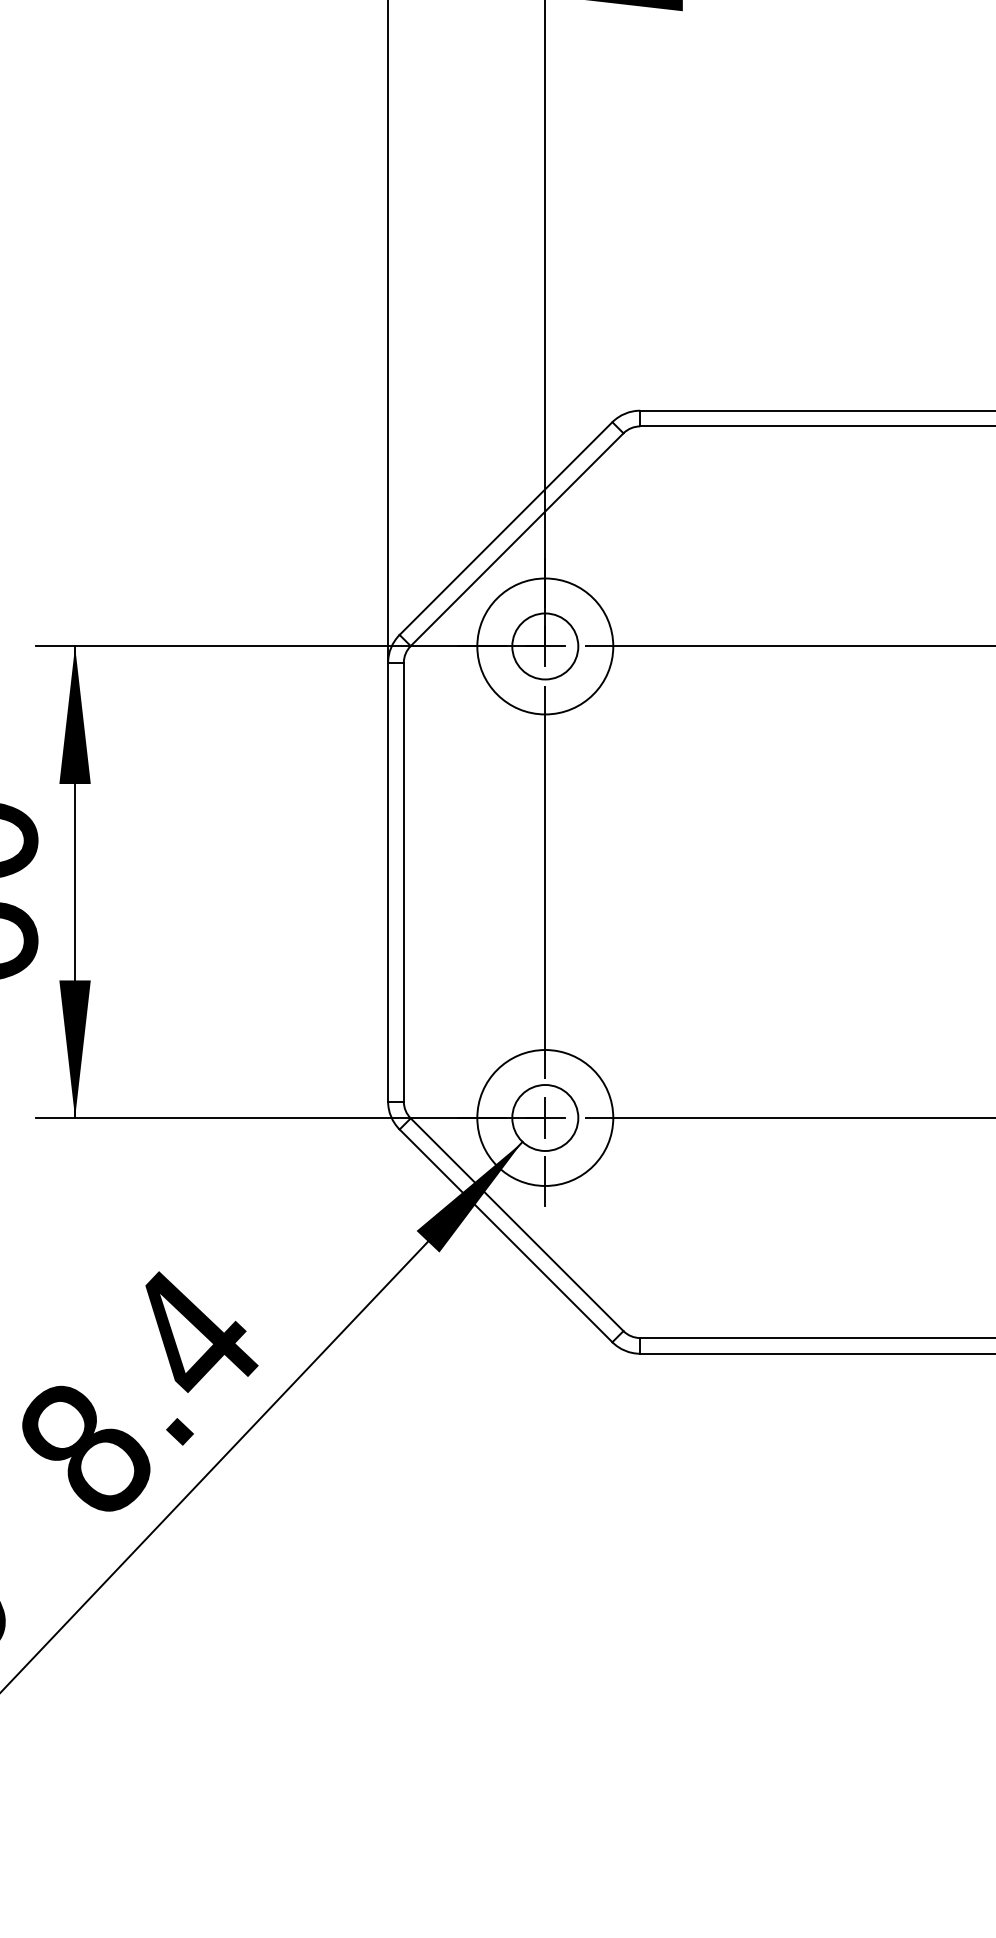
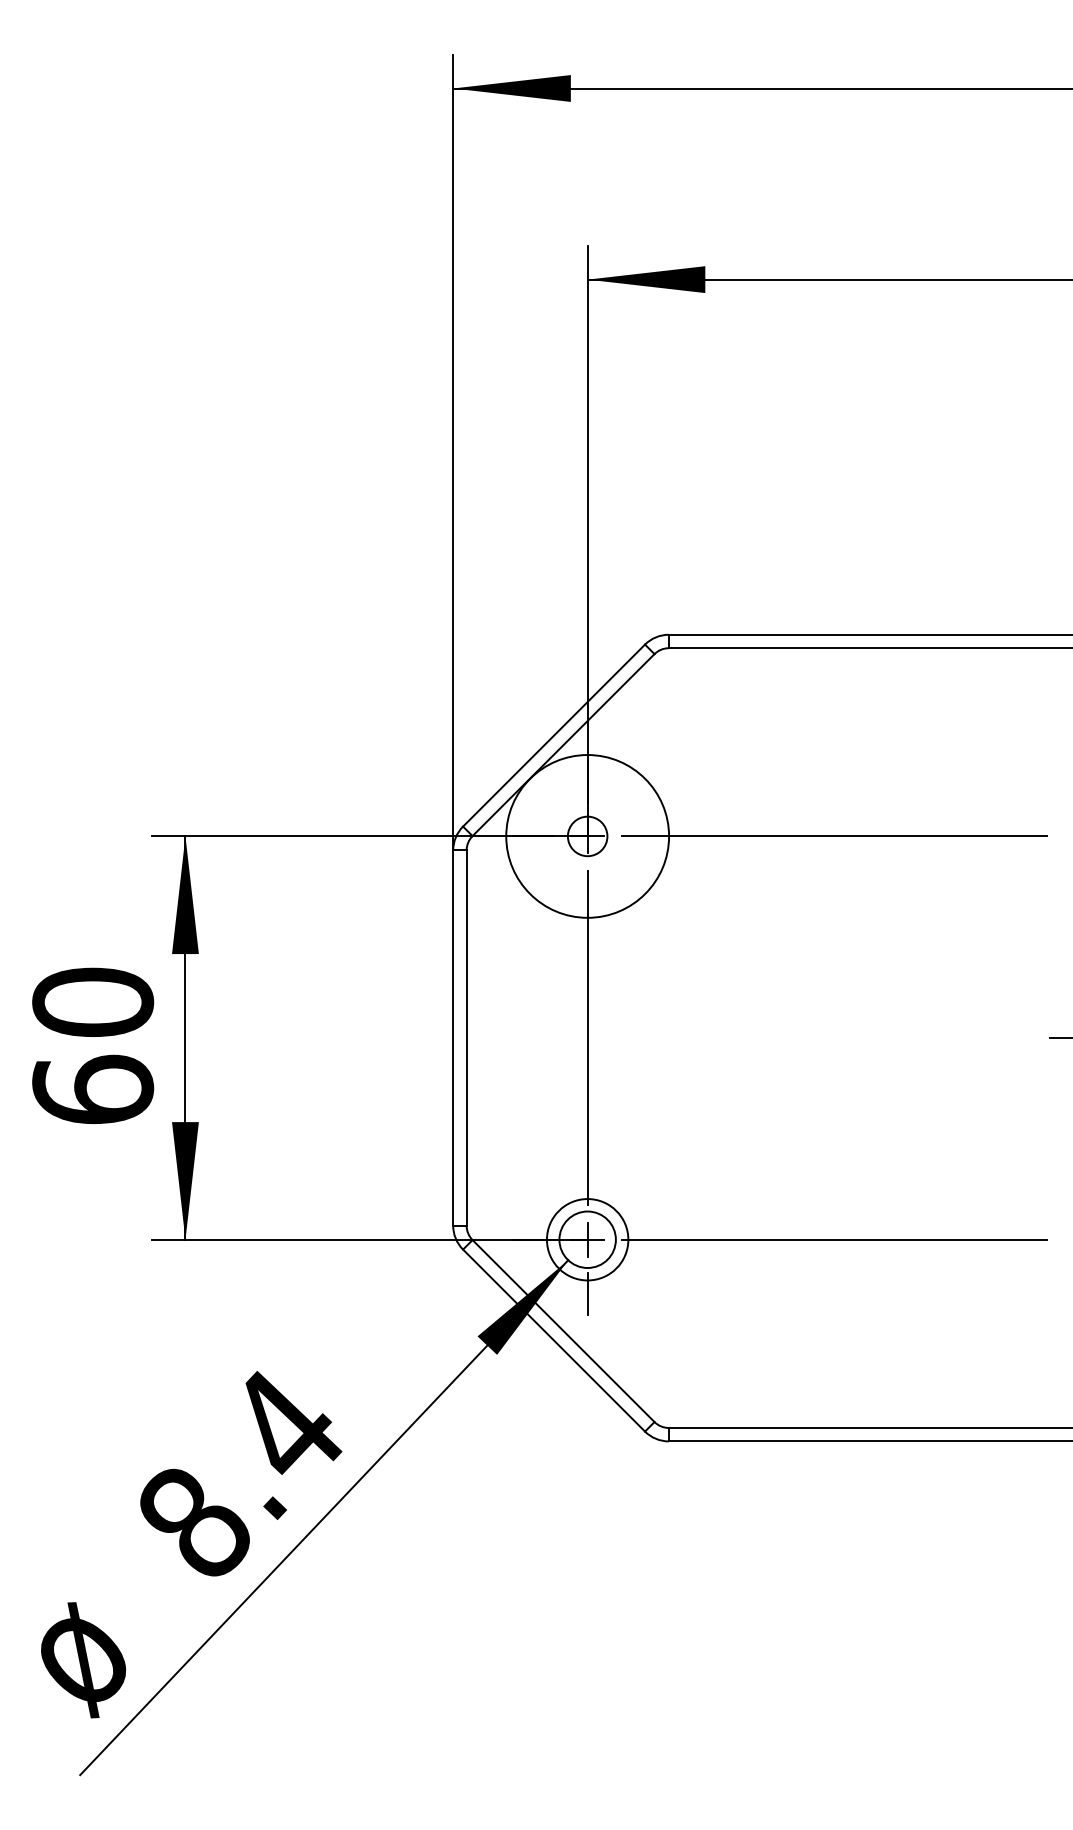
circle: (545, 646) -> (587, 836), size x0.7
circle: (545, 646) -> (587, 836), size x1.4
circle: (545, 1117) -> (587, 1239), size x0.7

